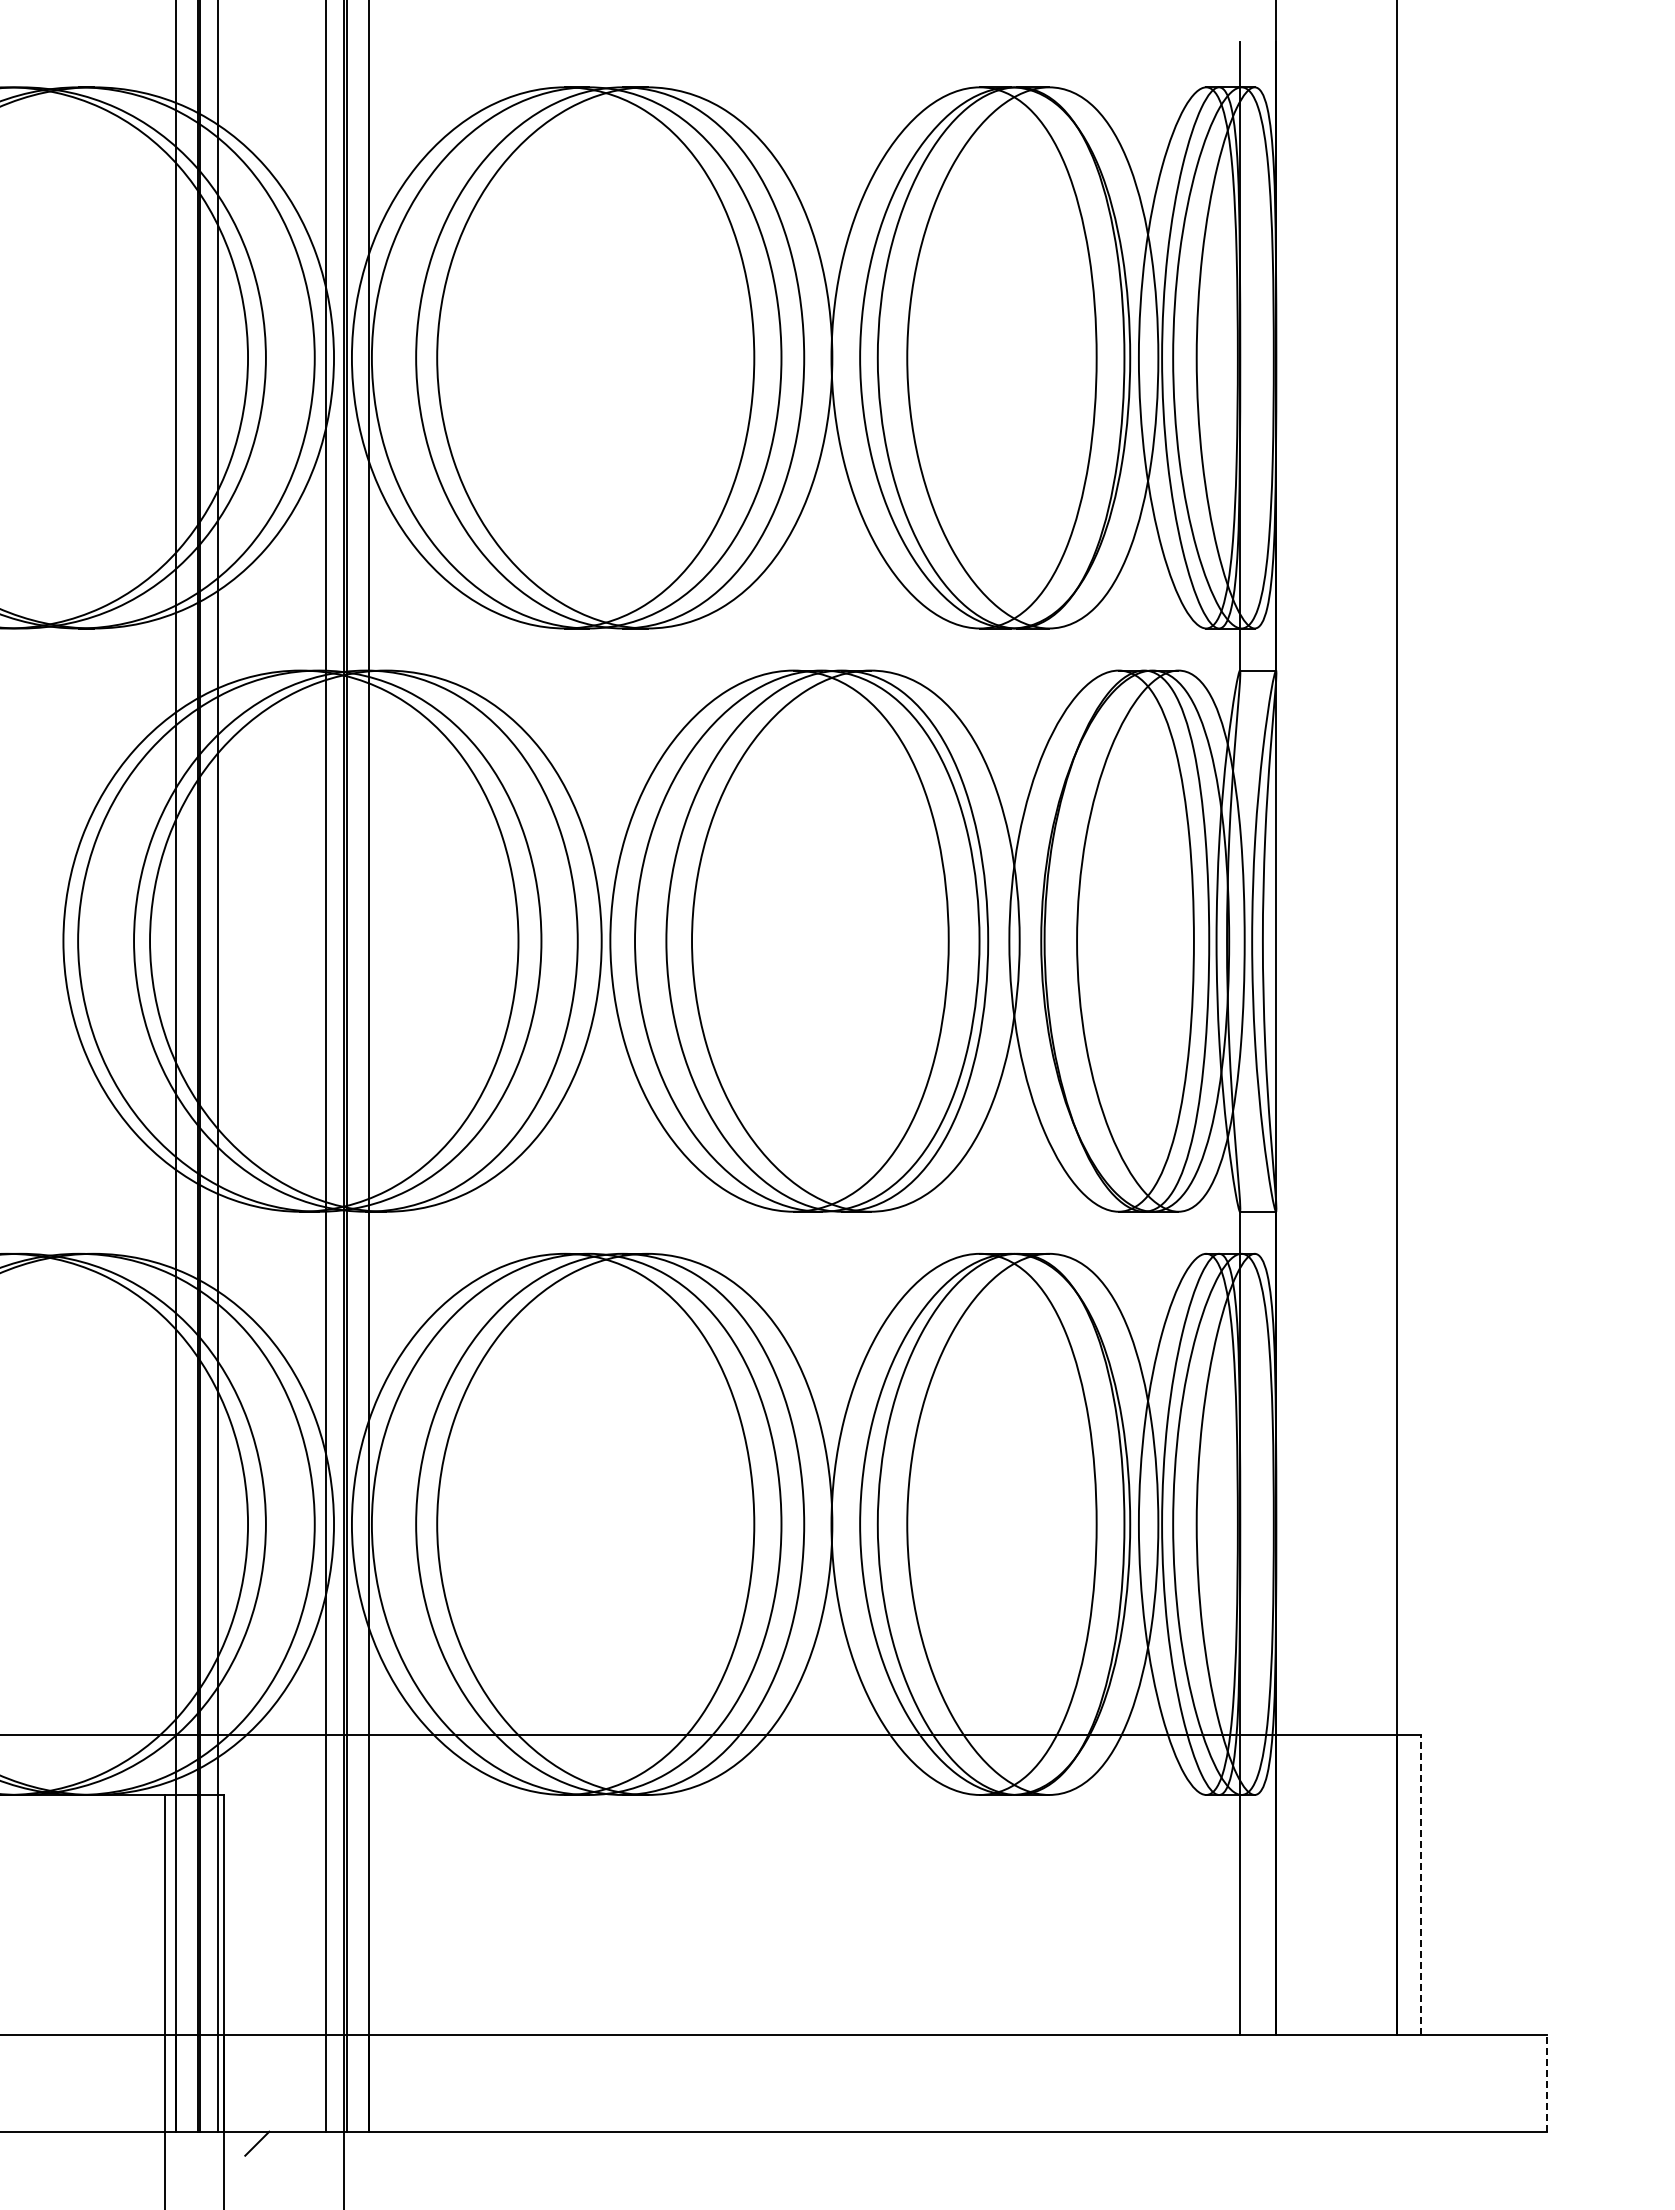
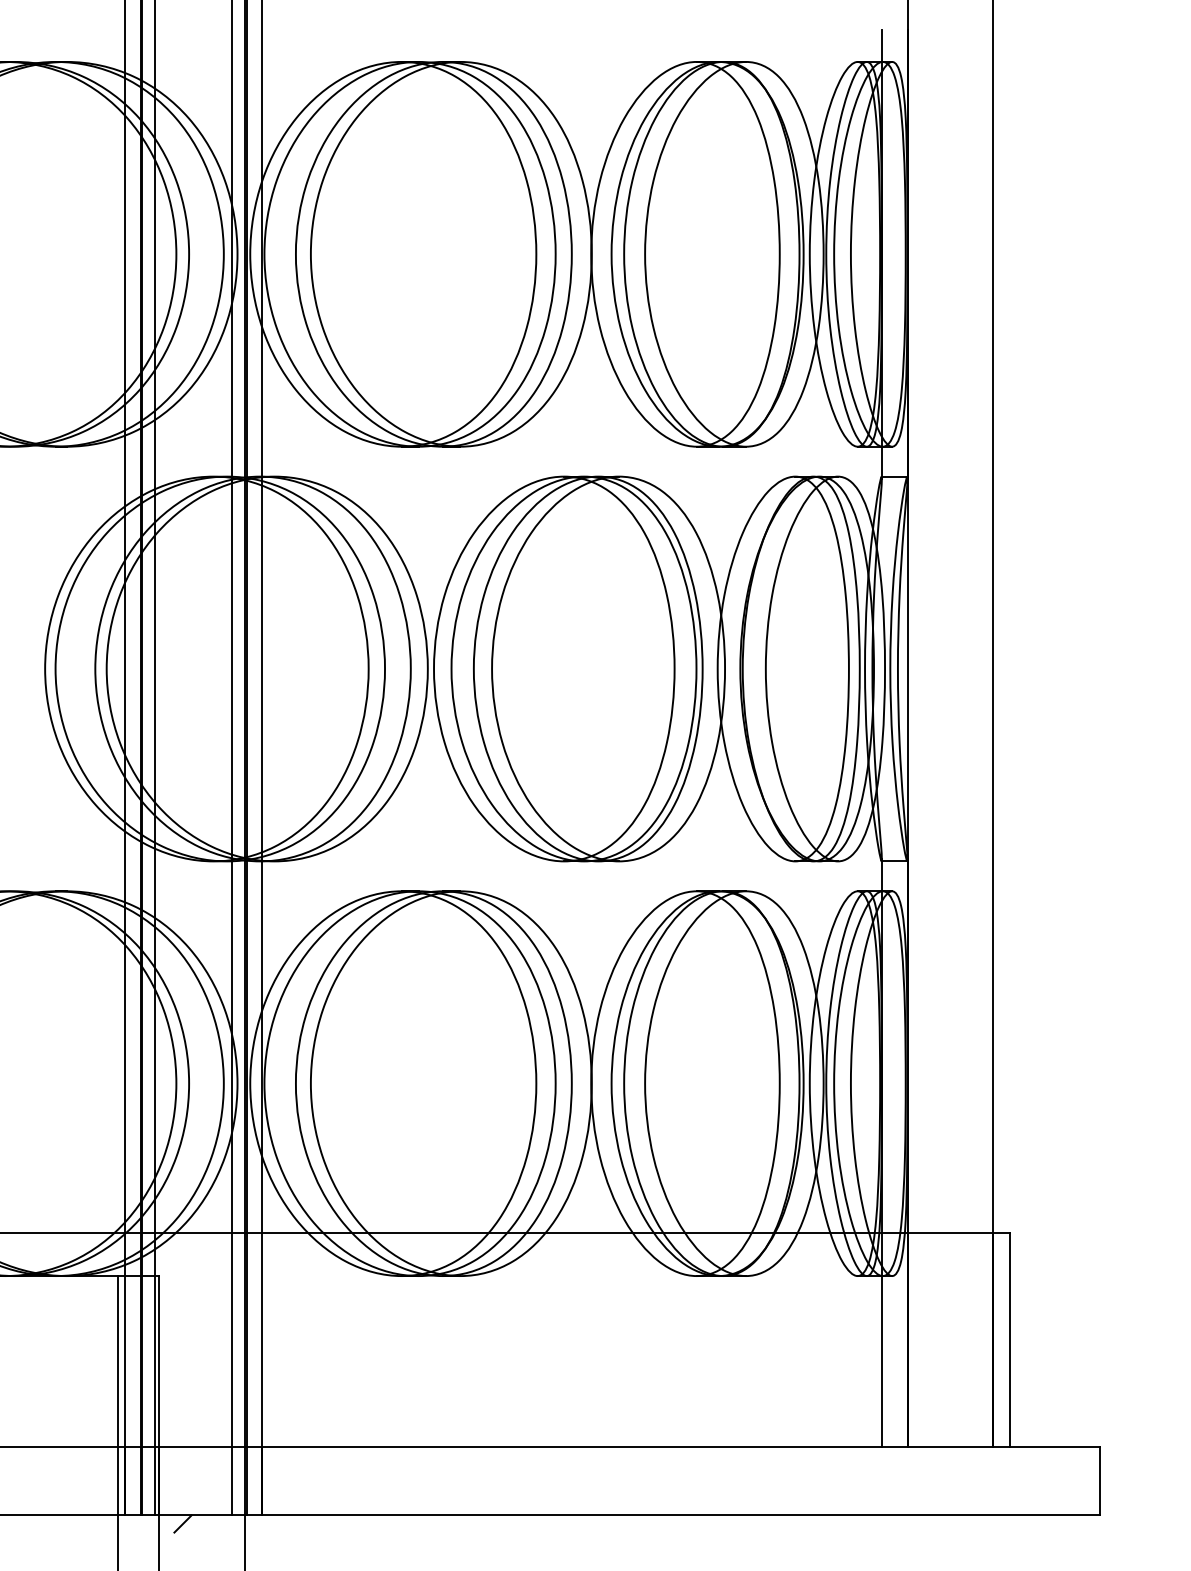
line: (1420, 1884) -> (1010, 1339), dashed -> solid
line: (1547, 2083) -> (1100, 1481), dashed -> solid

